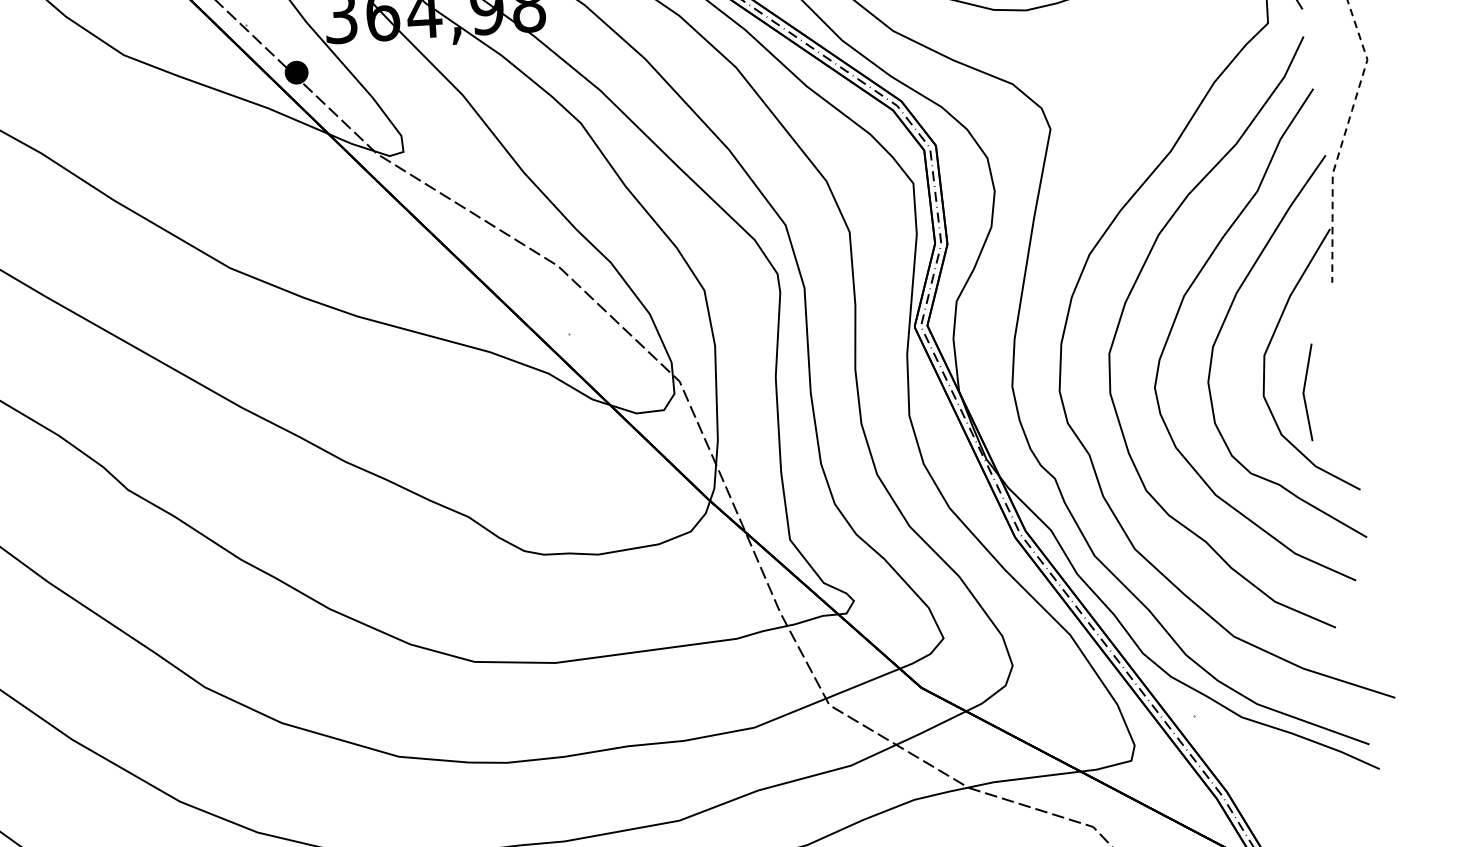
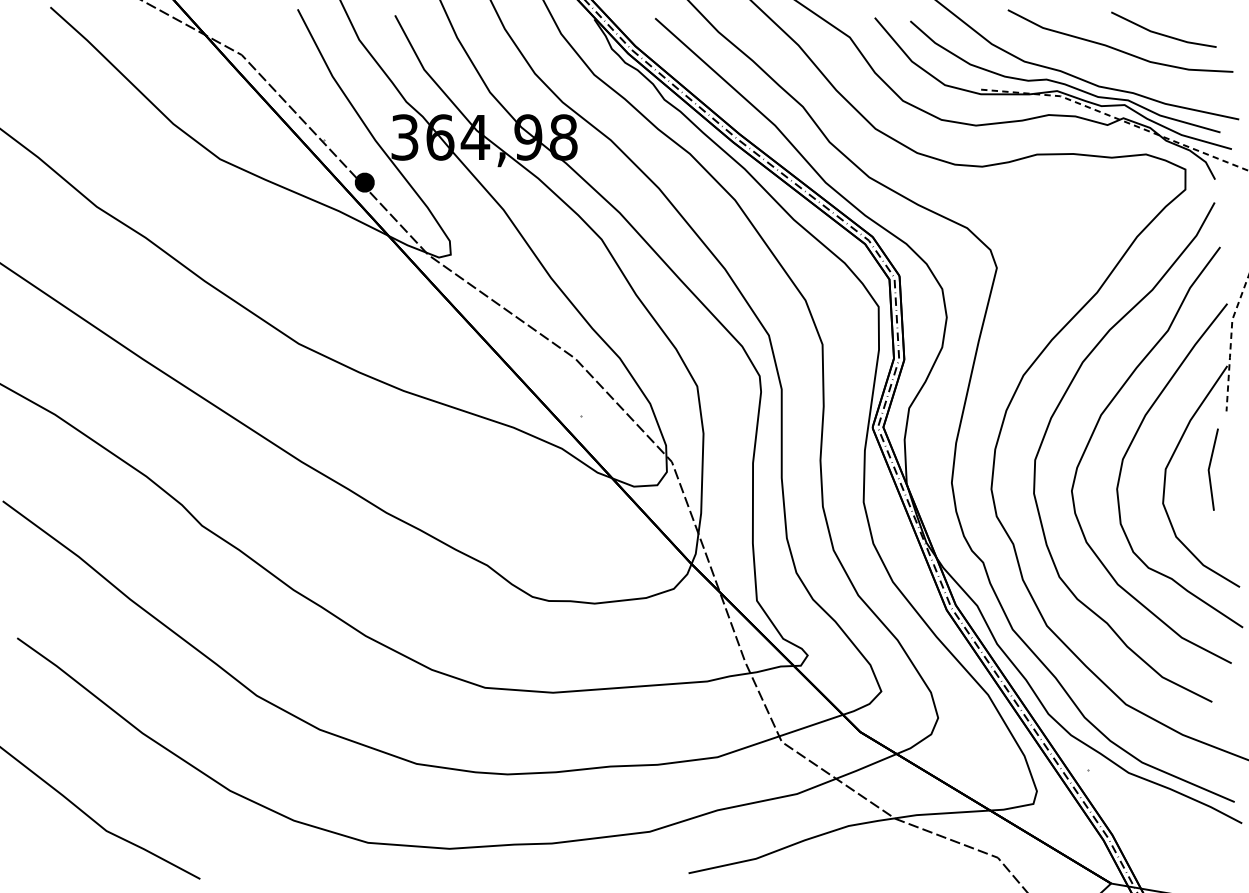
line: (1305, 390) -> (1210, 467), moved

